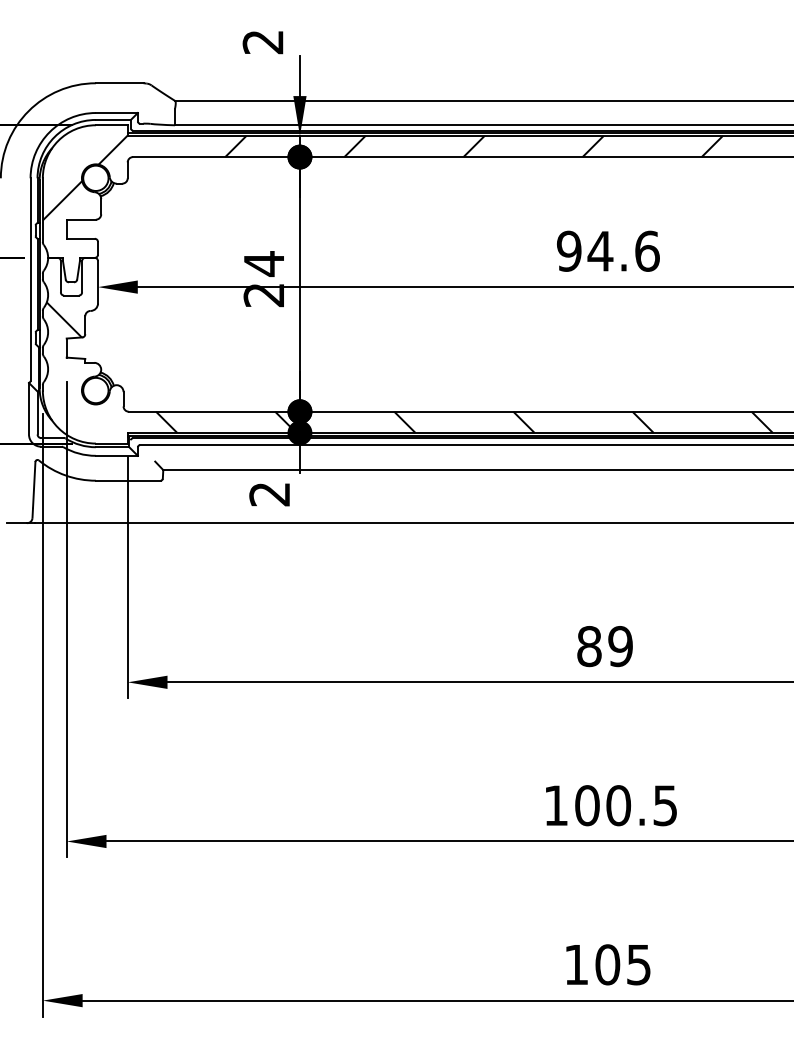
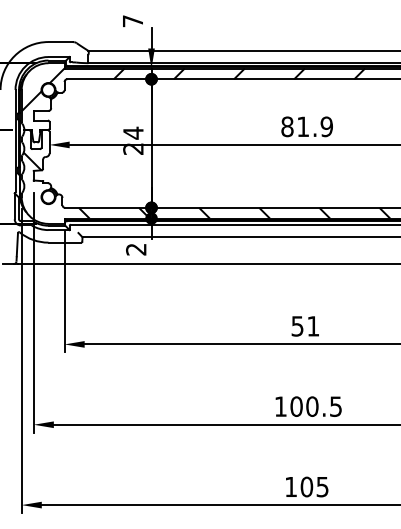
text: (262, 42) -> (132, 21), 2 -> 7
text: (608, 250) -> (307, 126), 94.6 -> 81.9
text: (605, 646) -> (305, 326), 89 -> 51

